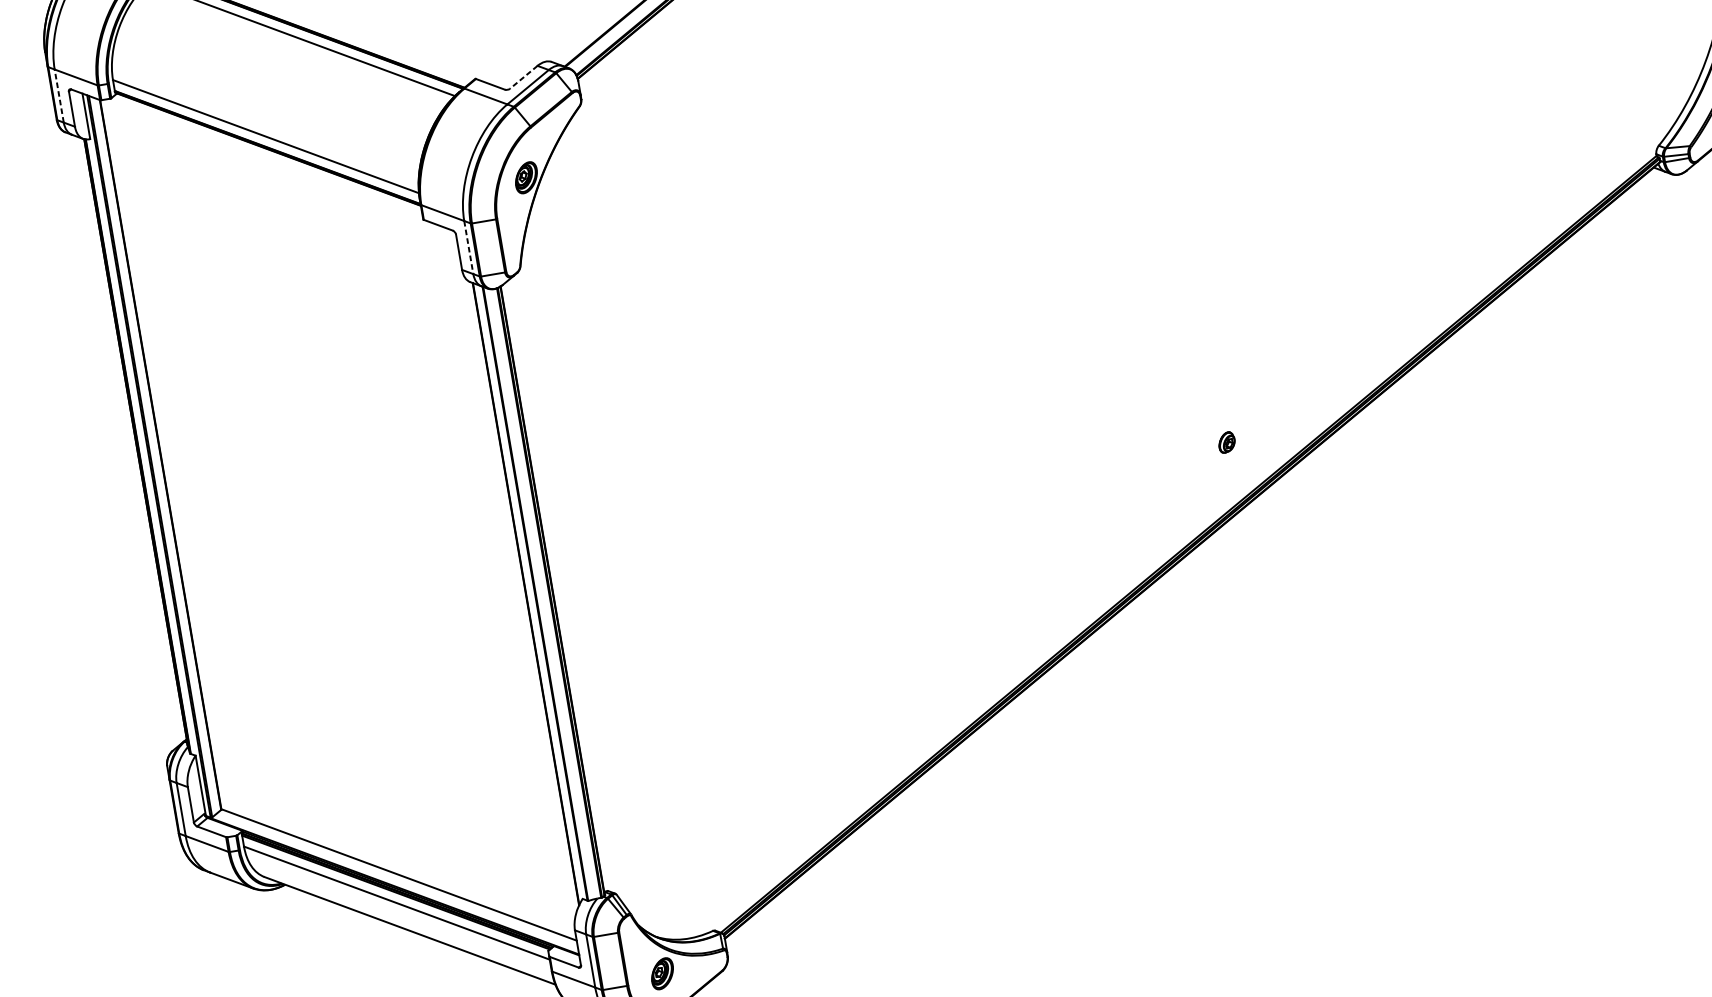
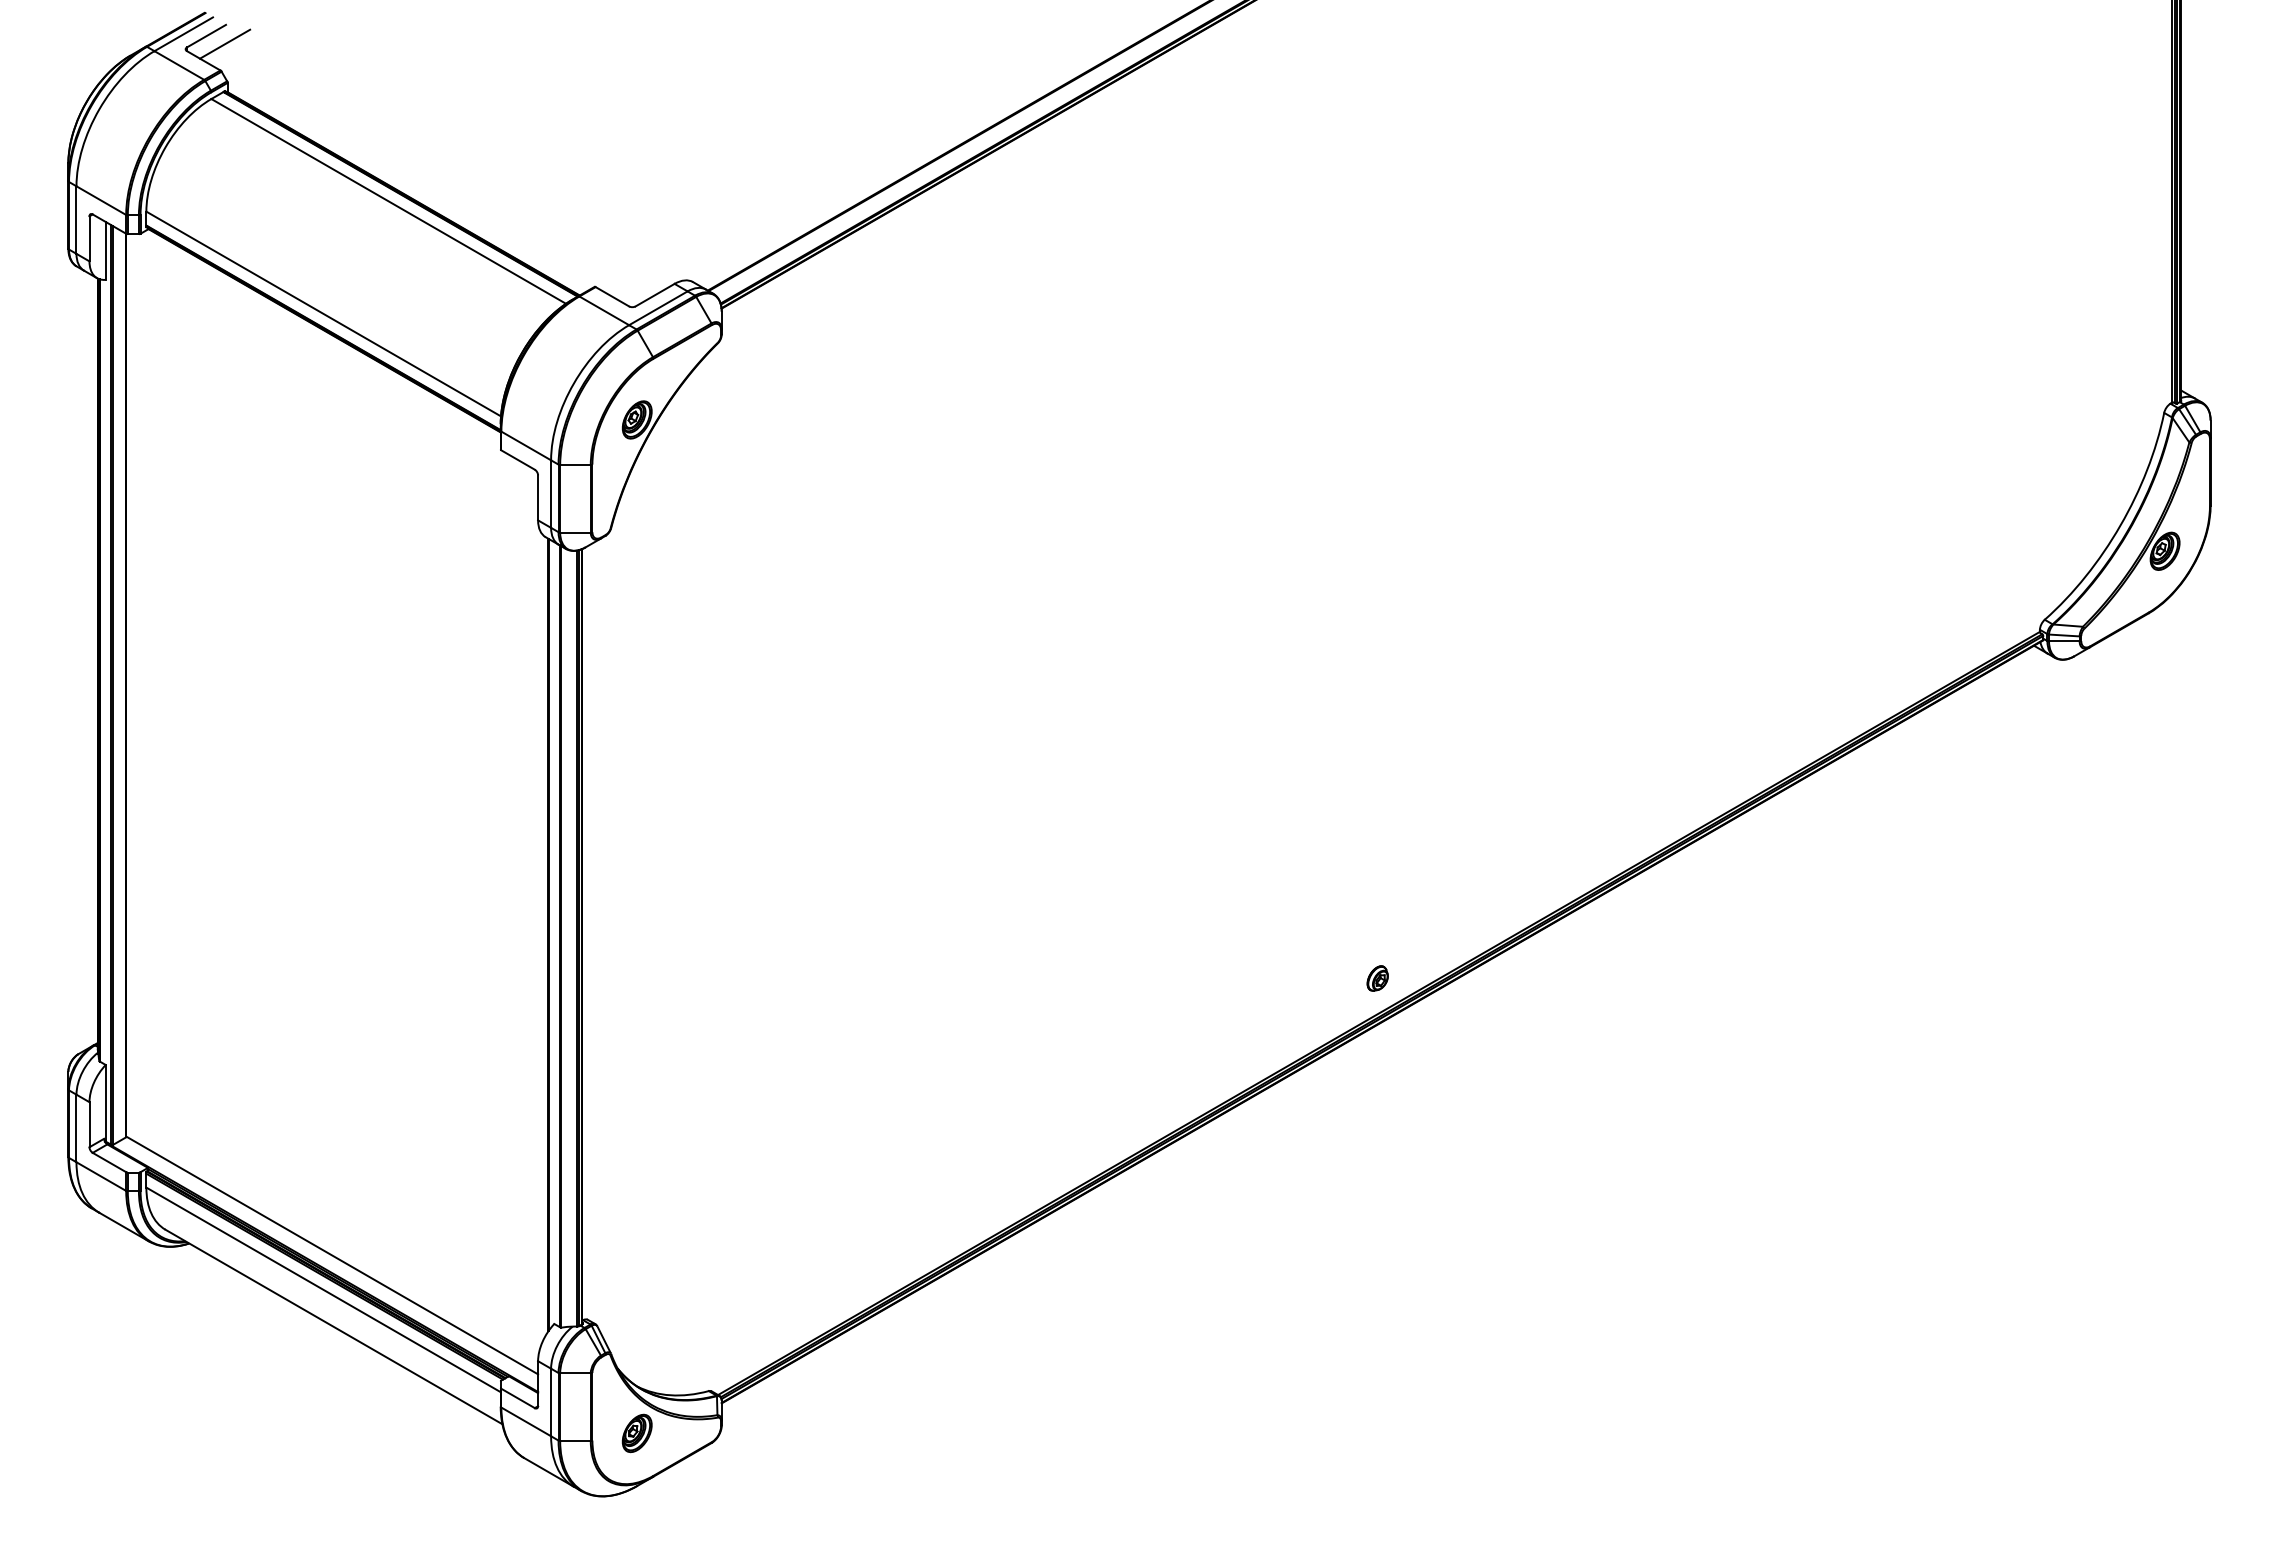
line: (524, 77) -> (655, 295), dashed -> solid
line: (59, 96) -> (76, 220), dashed -> solid
line: (469, 247) -> (551, 494), dashed -> solid
part: (1226, 442) -> (1377, 978), moved

